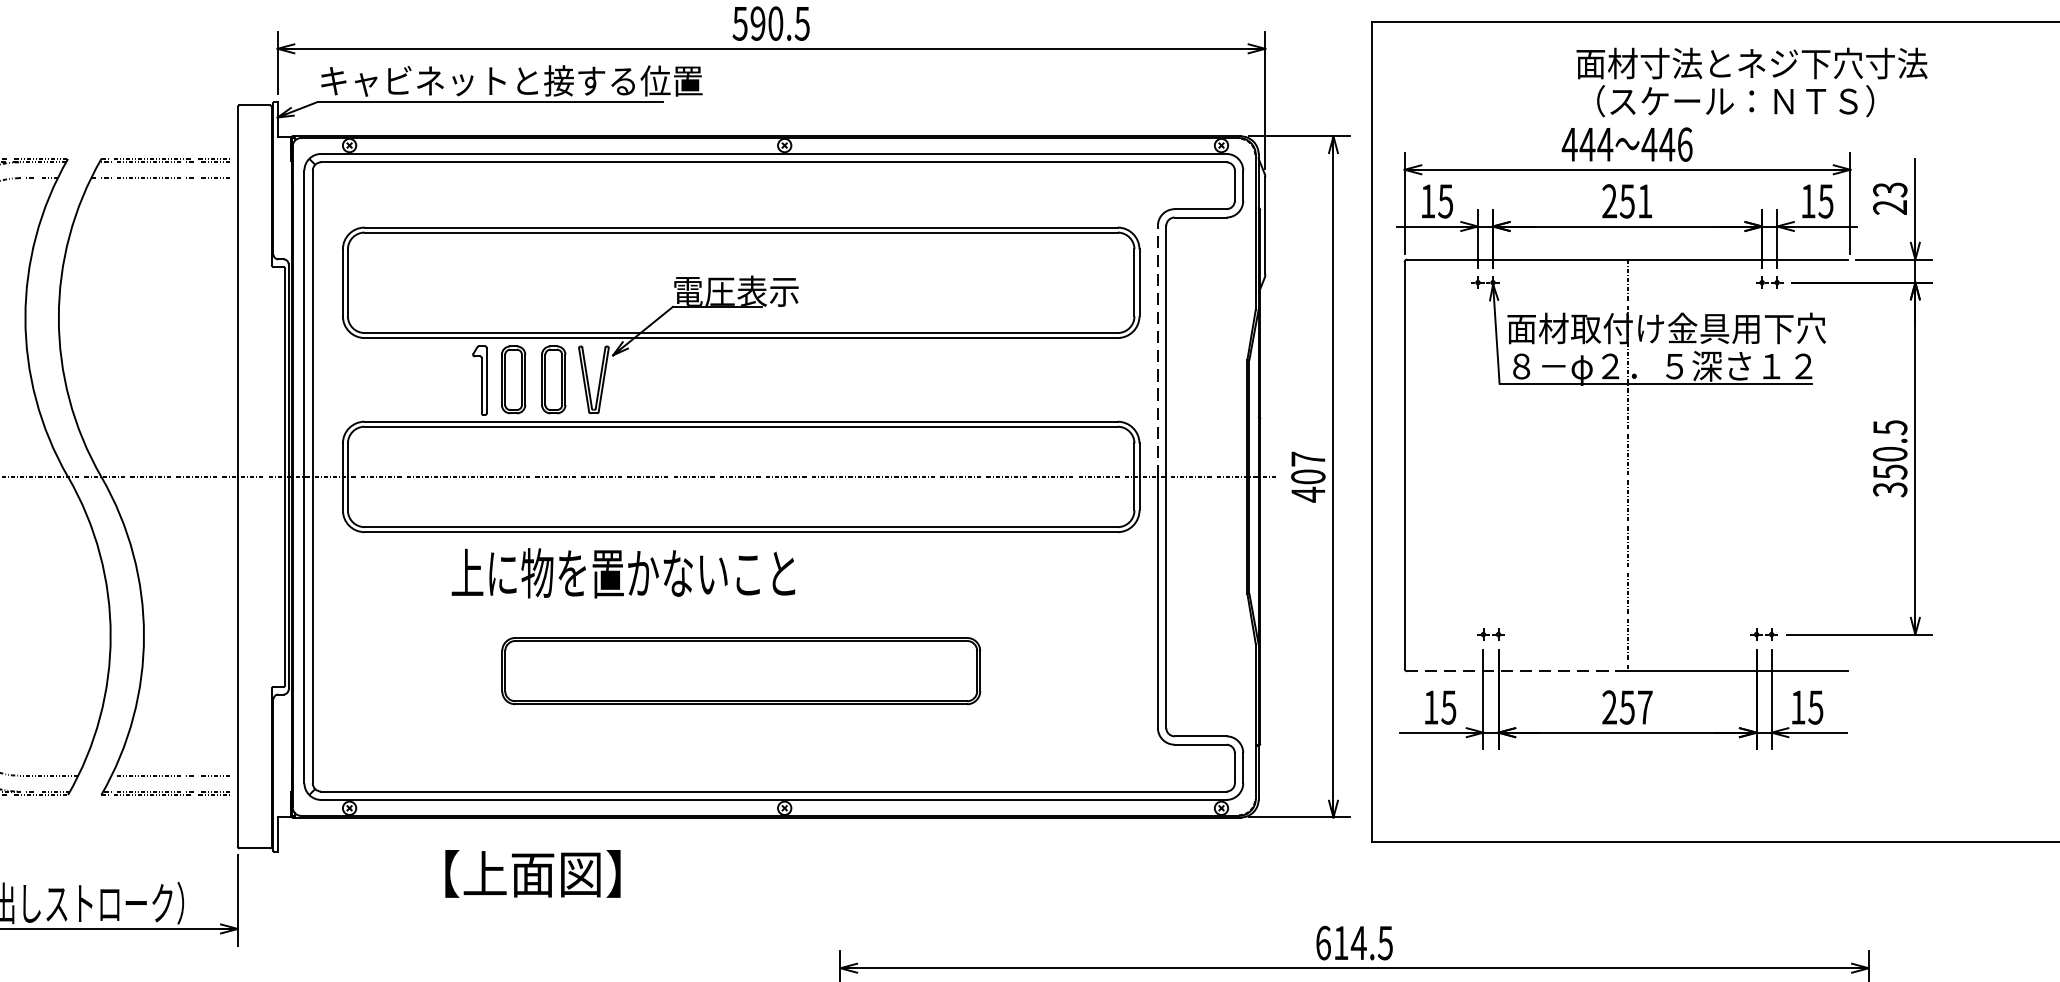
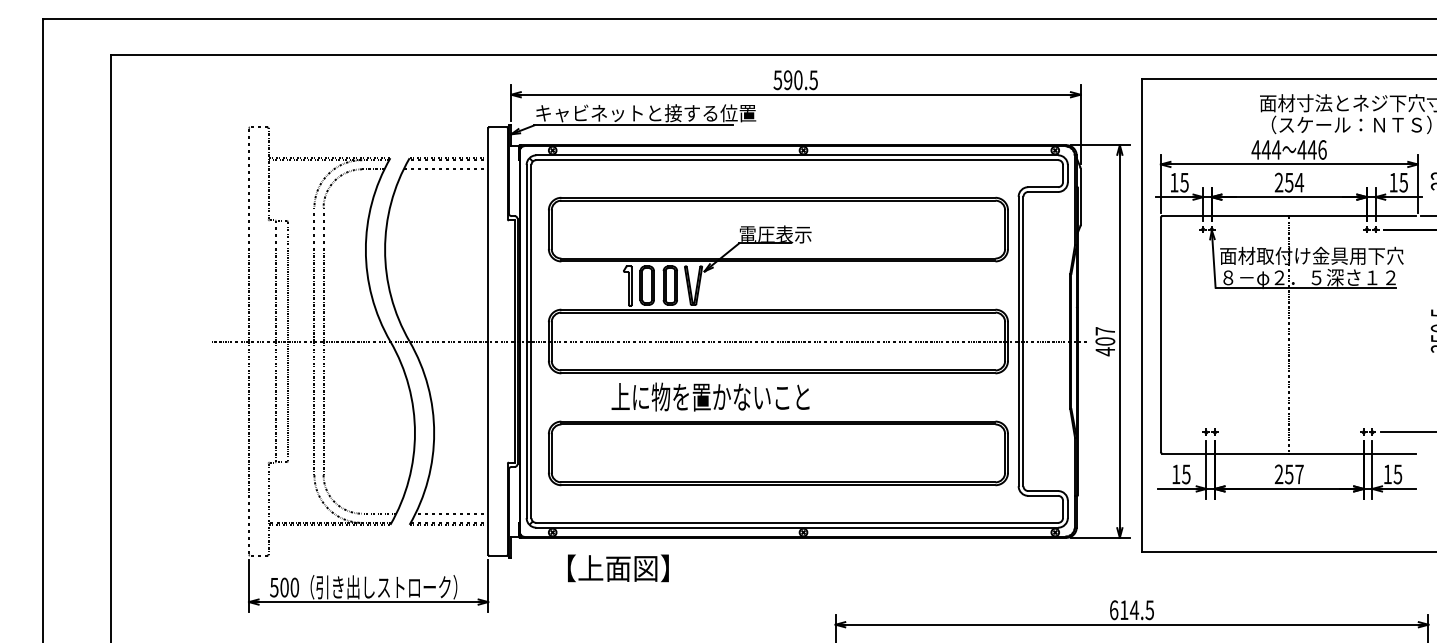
text: (1645, 201) -> (1299, 182), 251 -> 254
line: (1157, 350) -> (1018, 268), dashed -> solid
part: (741, 671) -> (778, 453), size x1.67
line: (1516, 671) -> (1225, 453), dashed -> solid
text: (533, 874) -> (618, 568), moved

